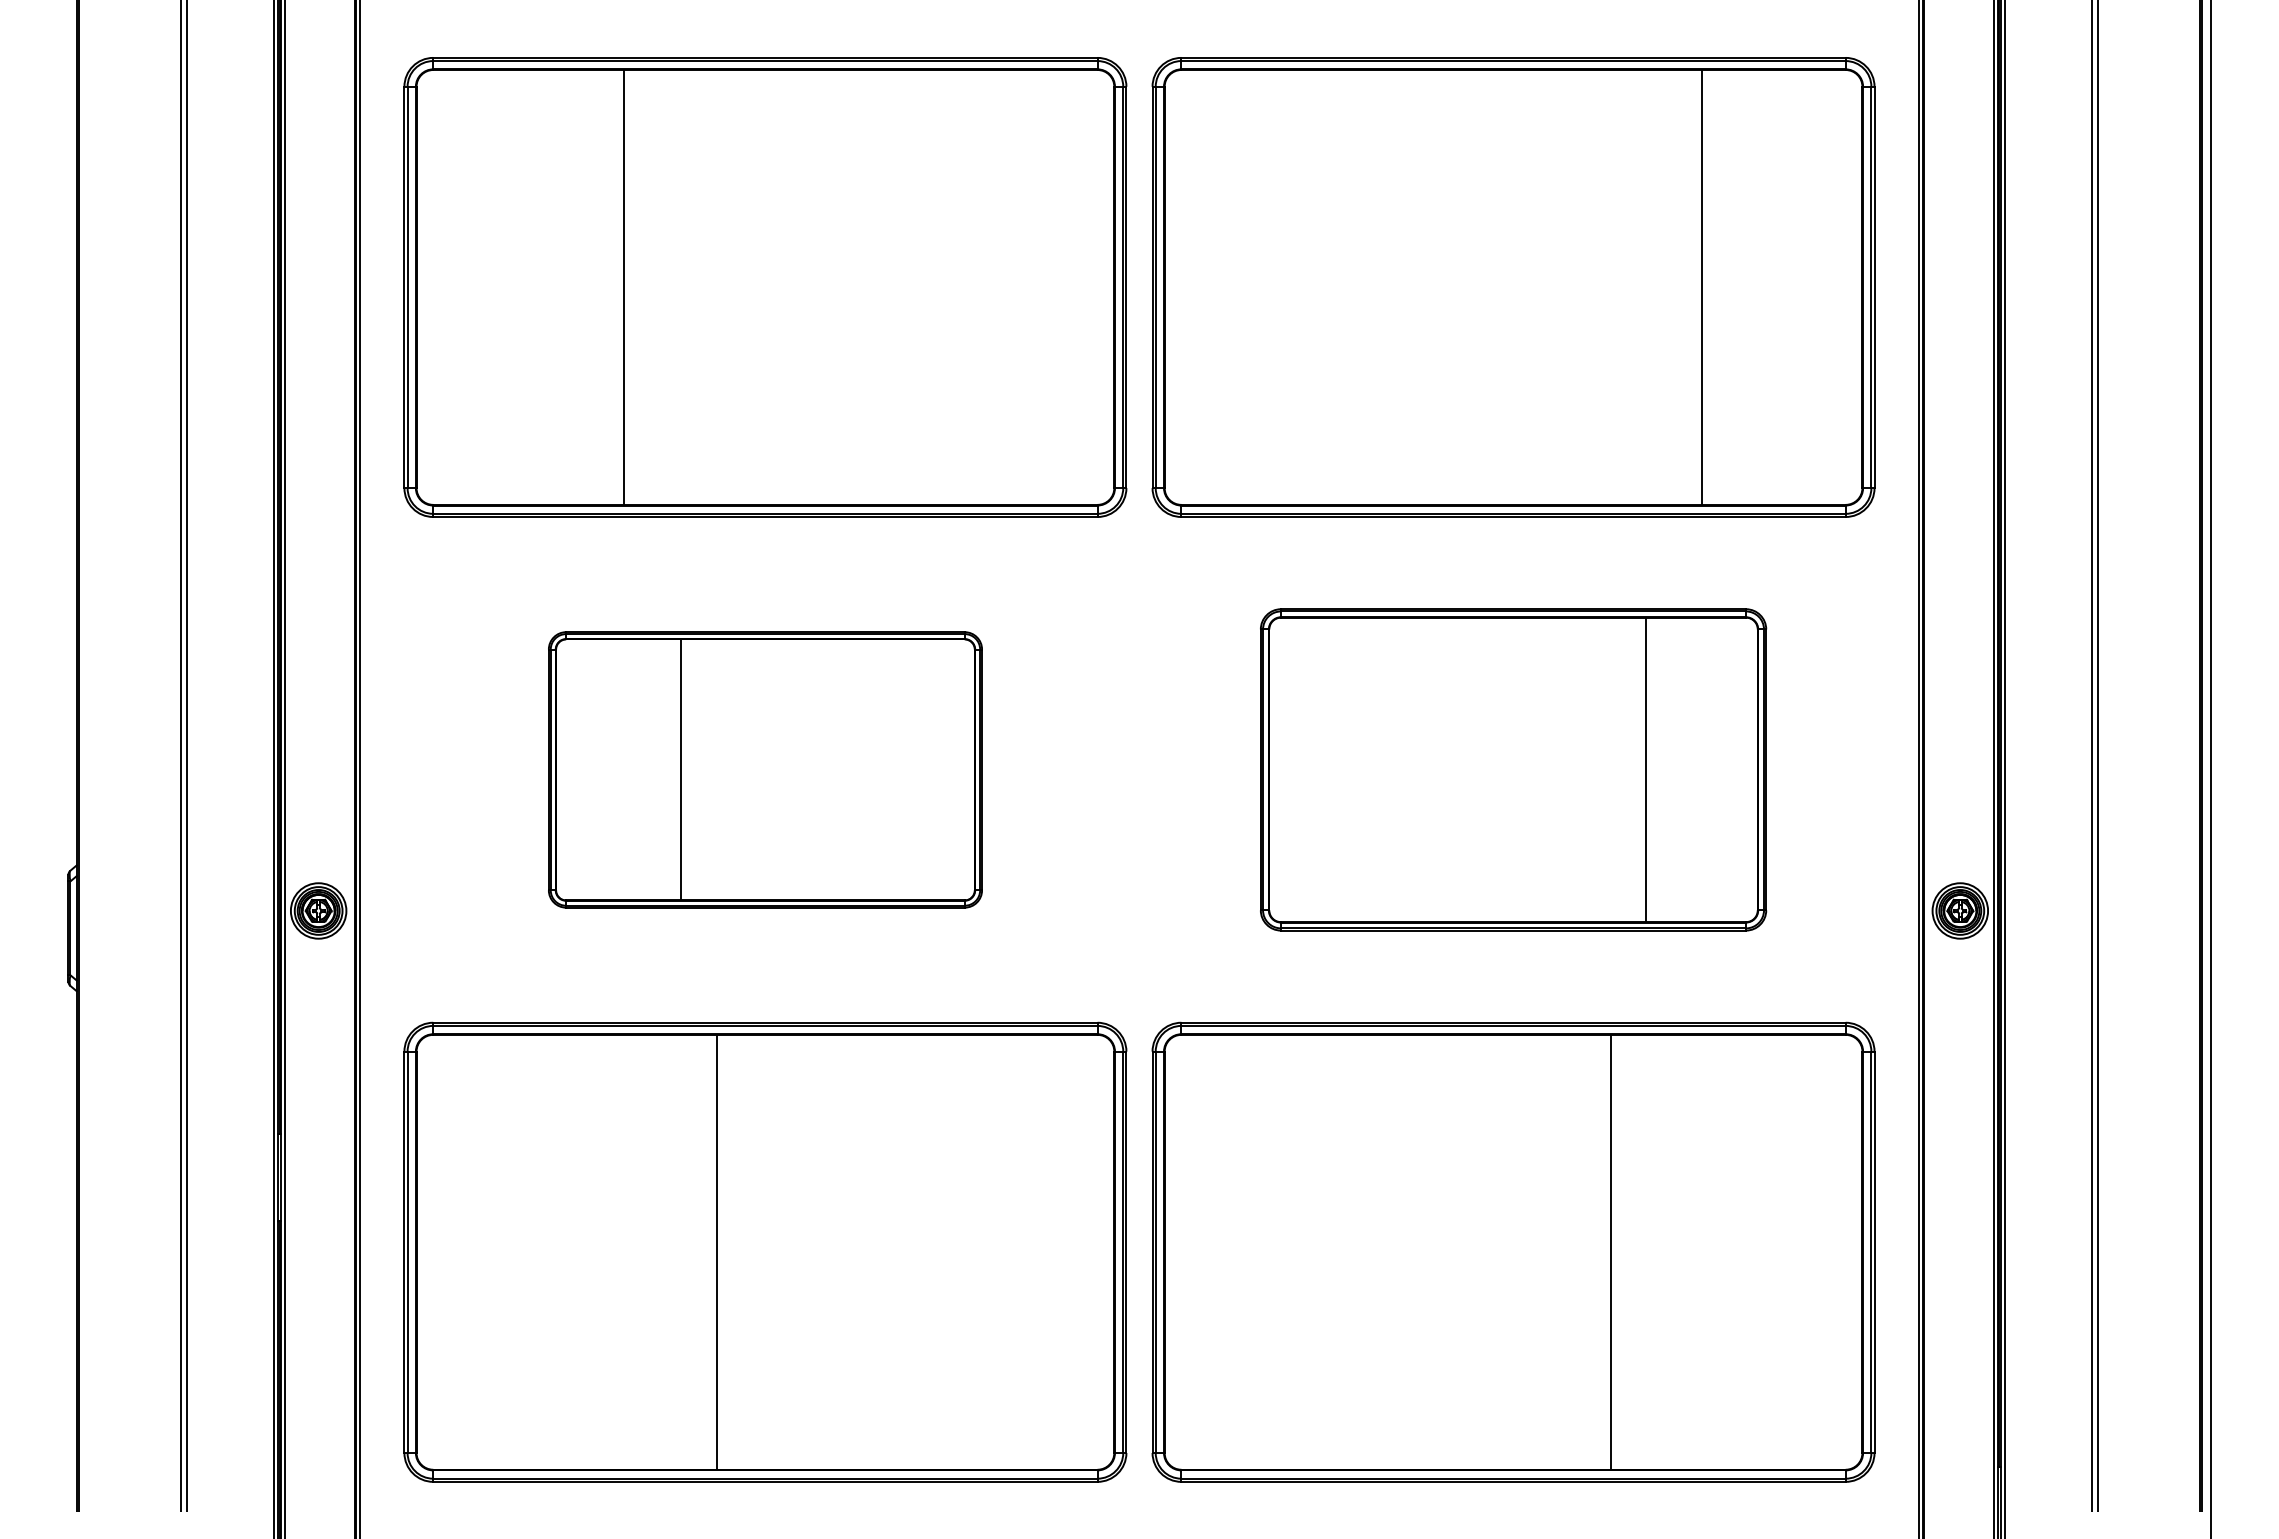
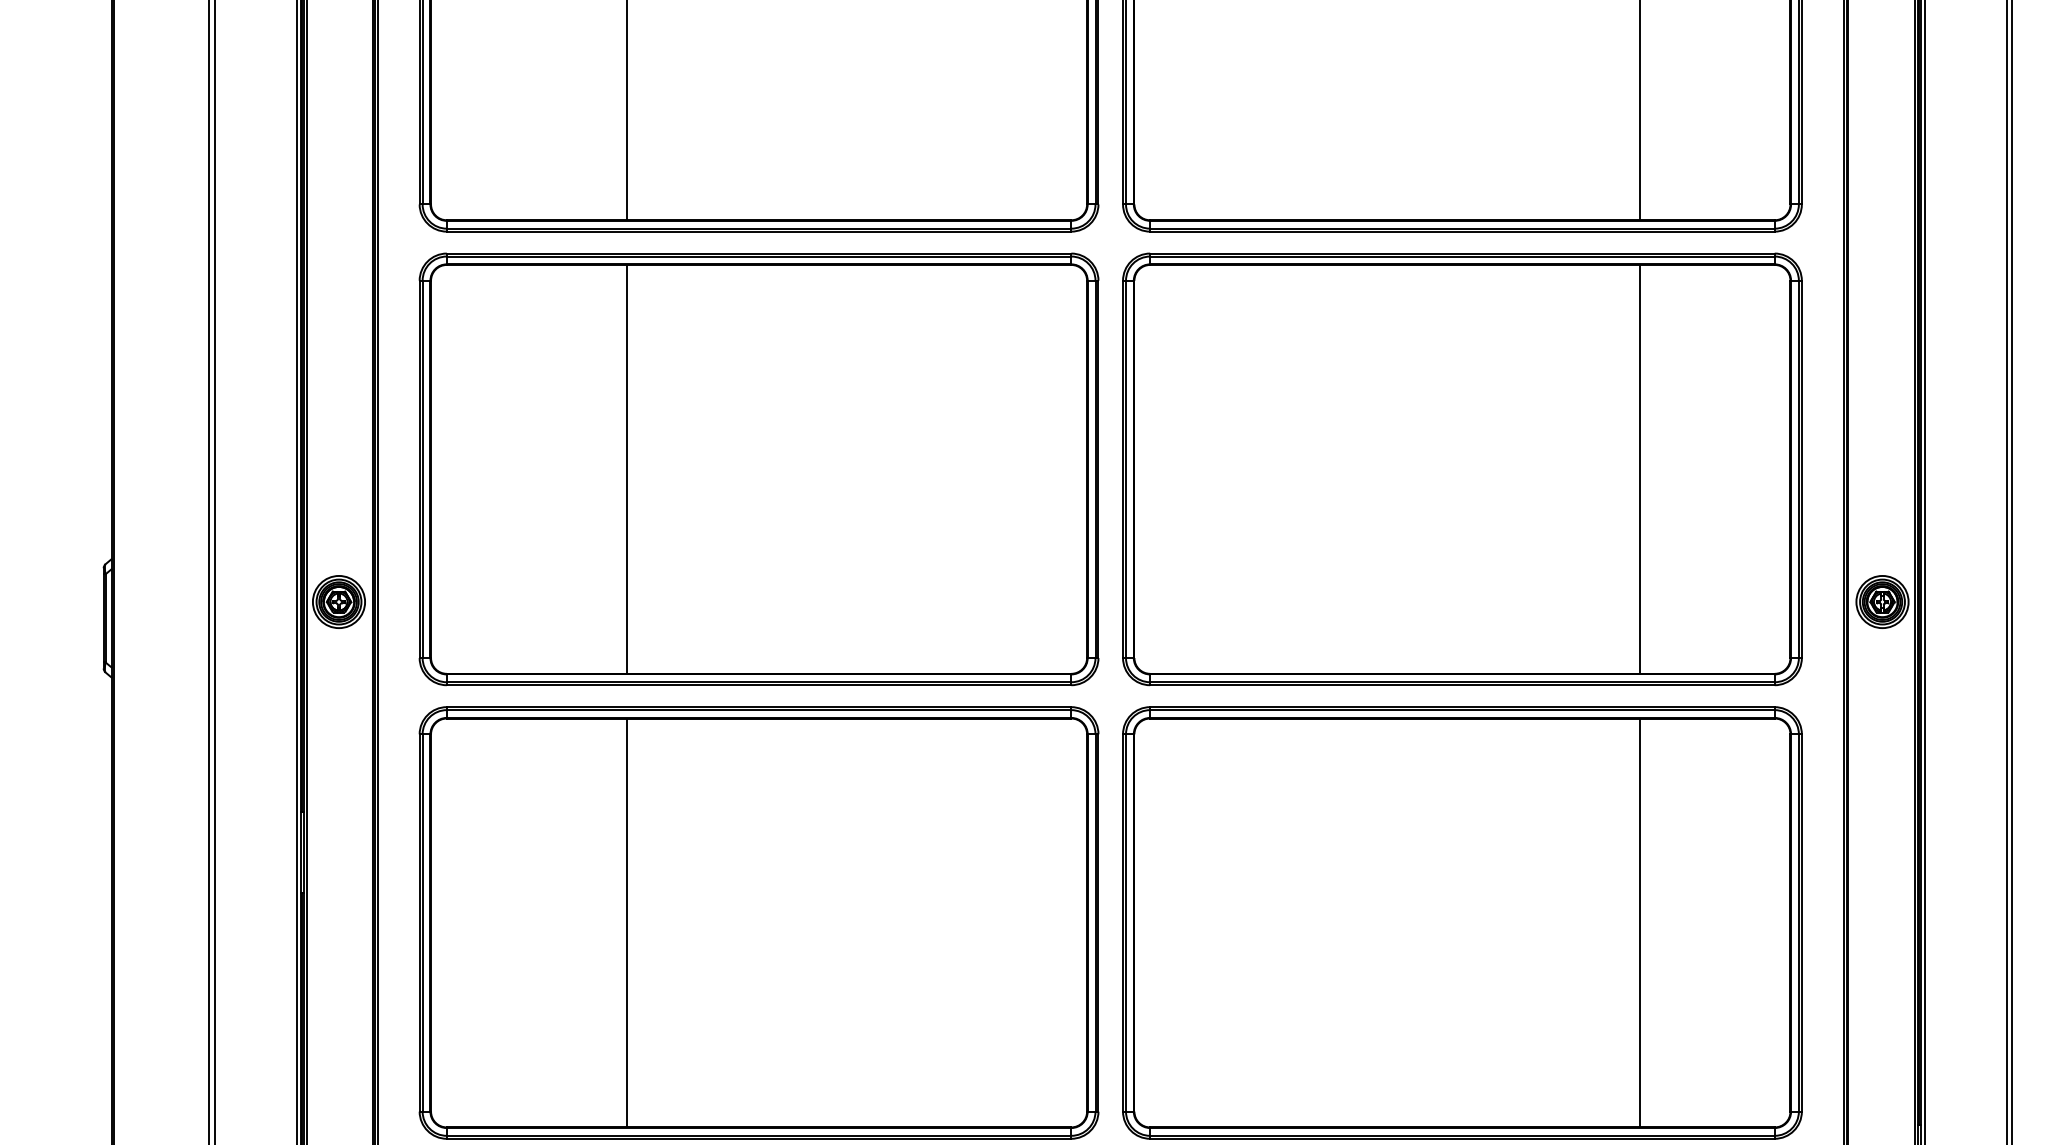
part: (765, 769) -> (759, 469), size x1.67
part: (1513, 769) -> (1462, 469), size x1.43
line: (717, 1251) -> (626, 922), moved
line: (1611, 1251) -> (1640, 922), moved

